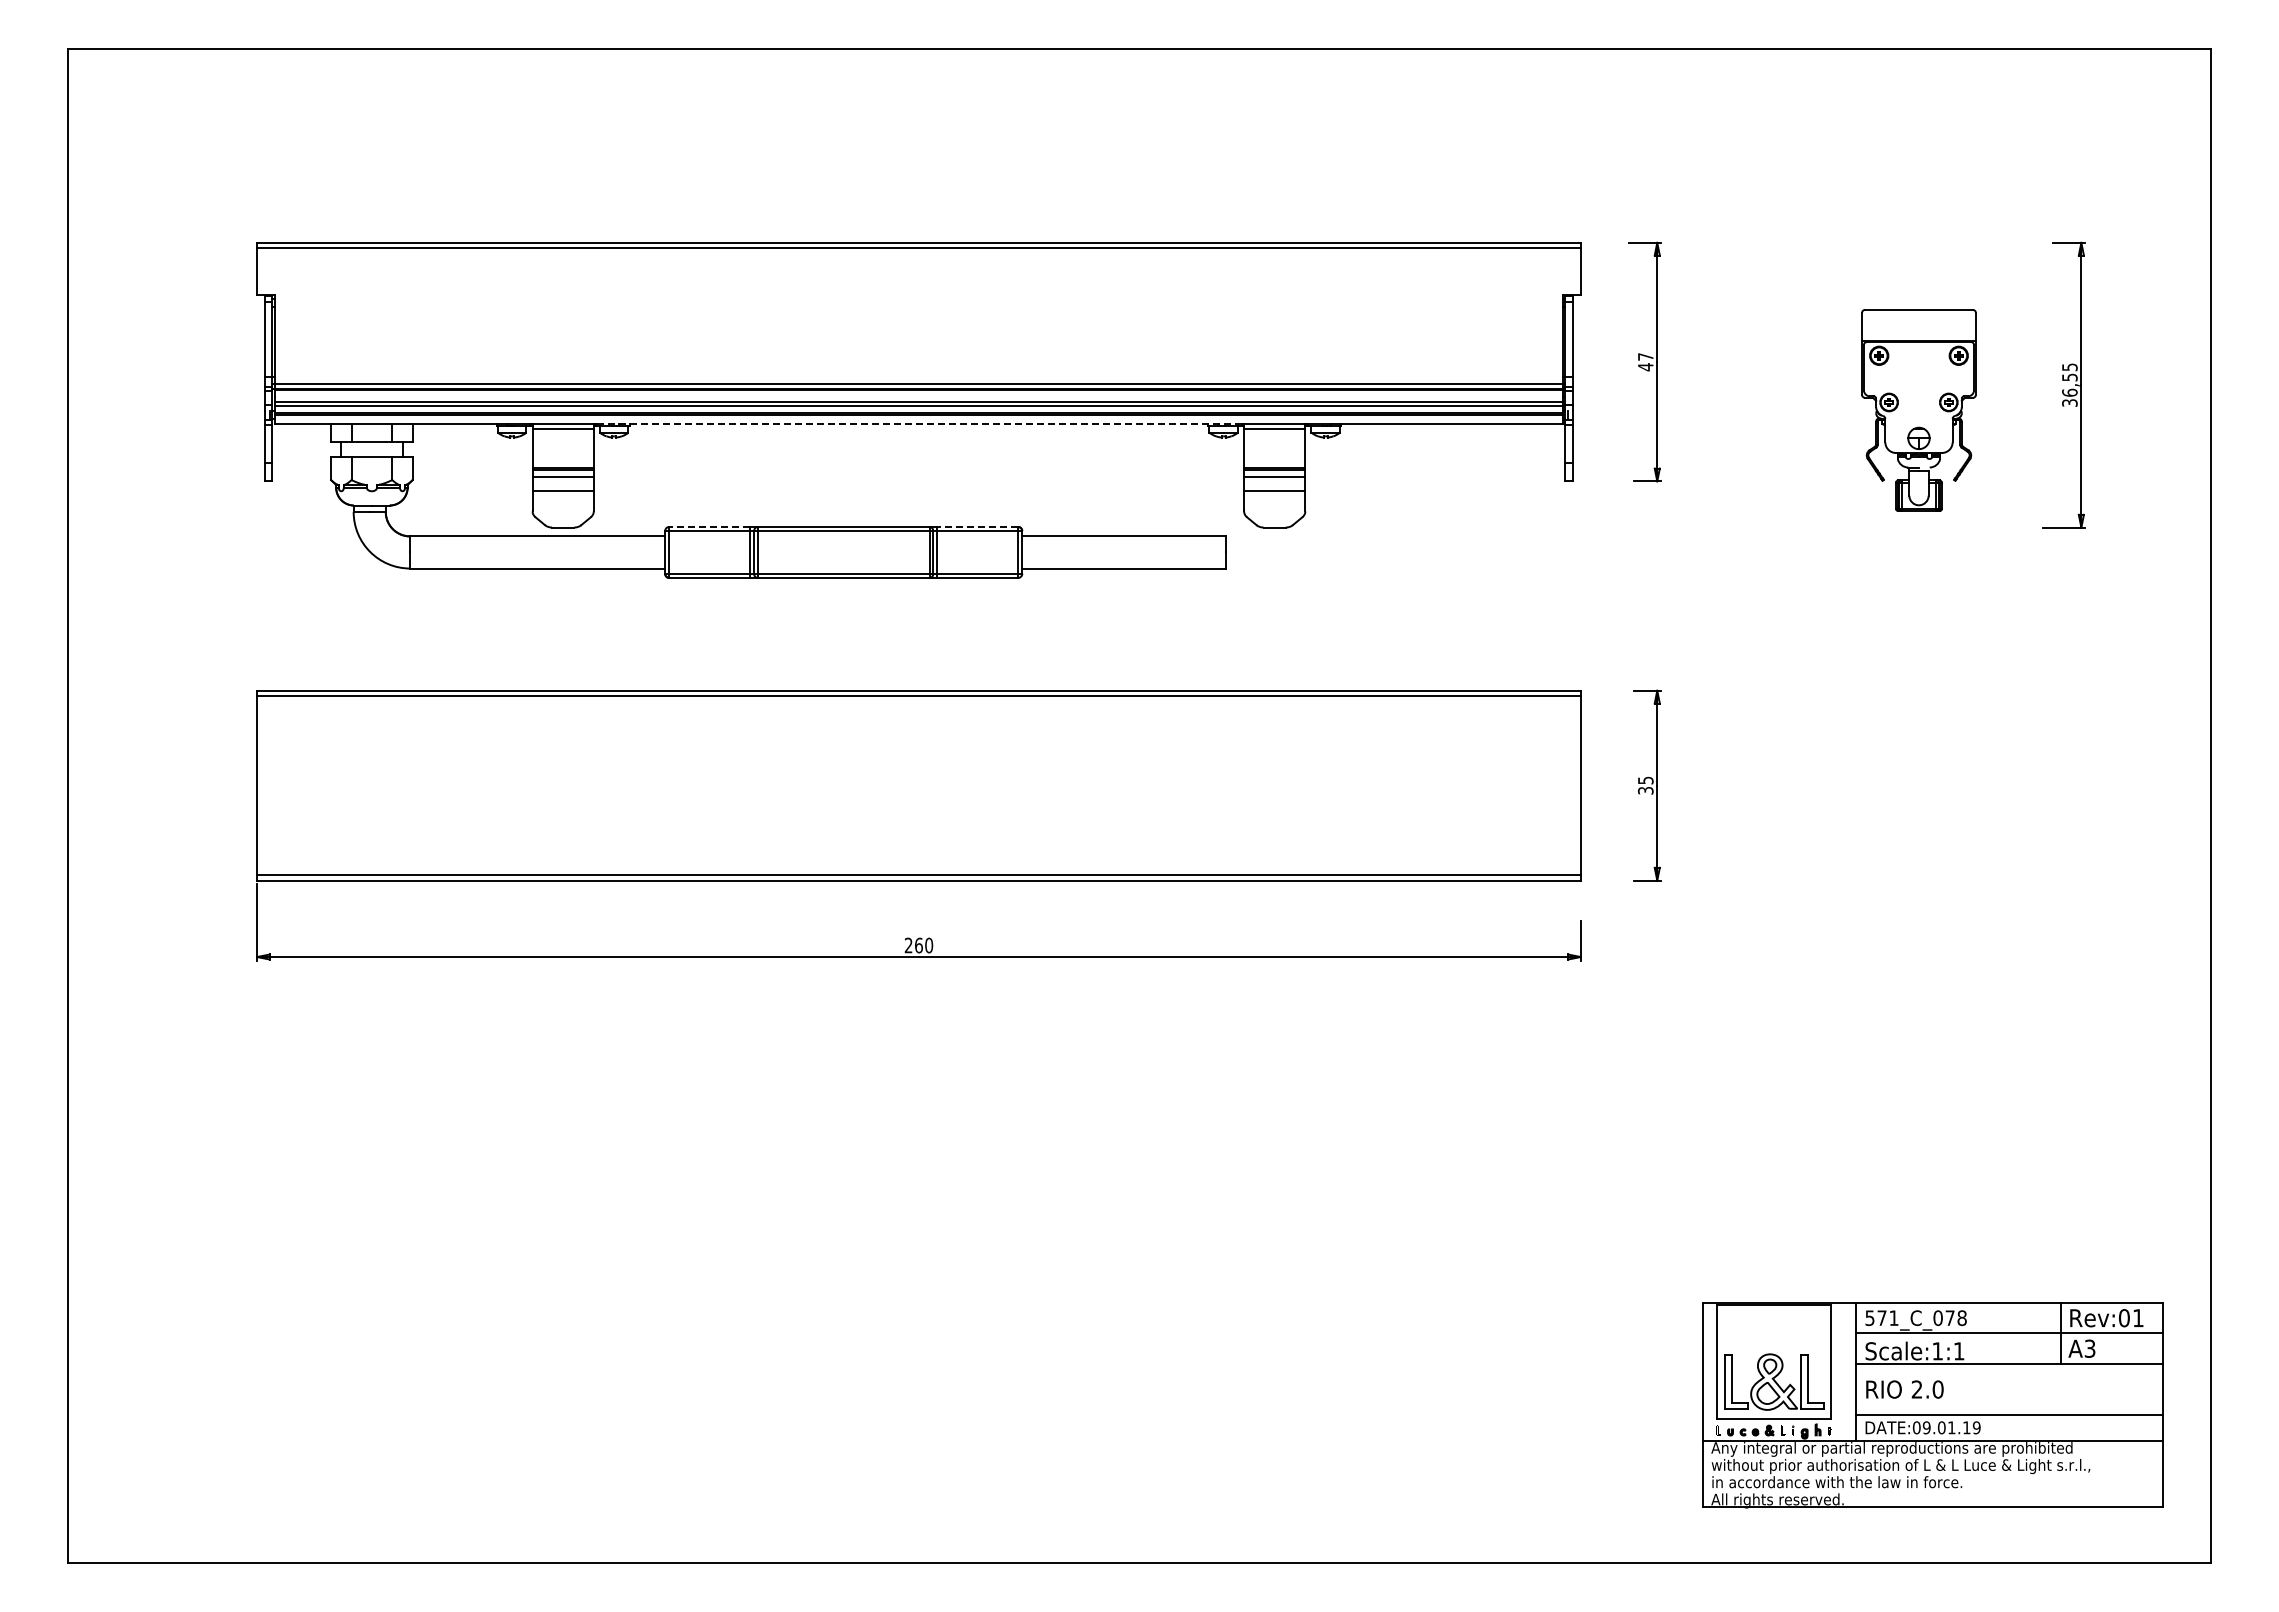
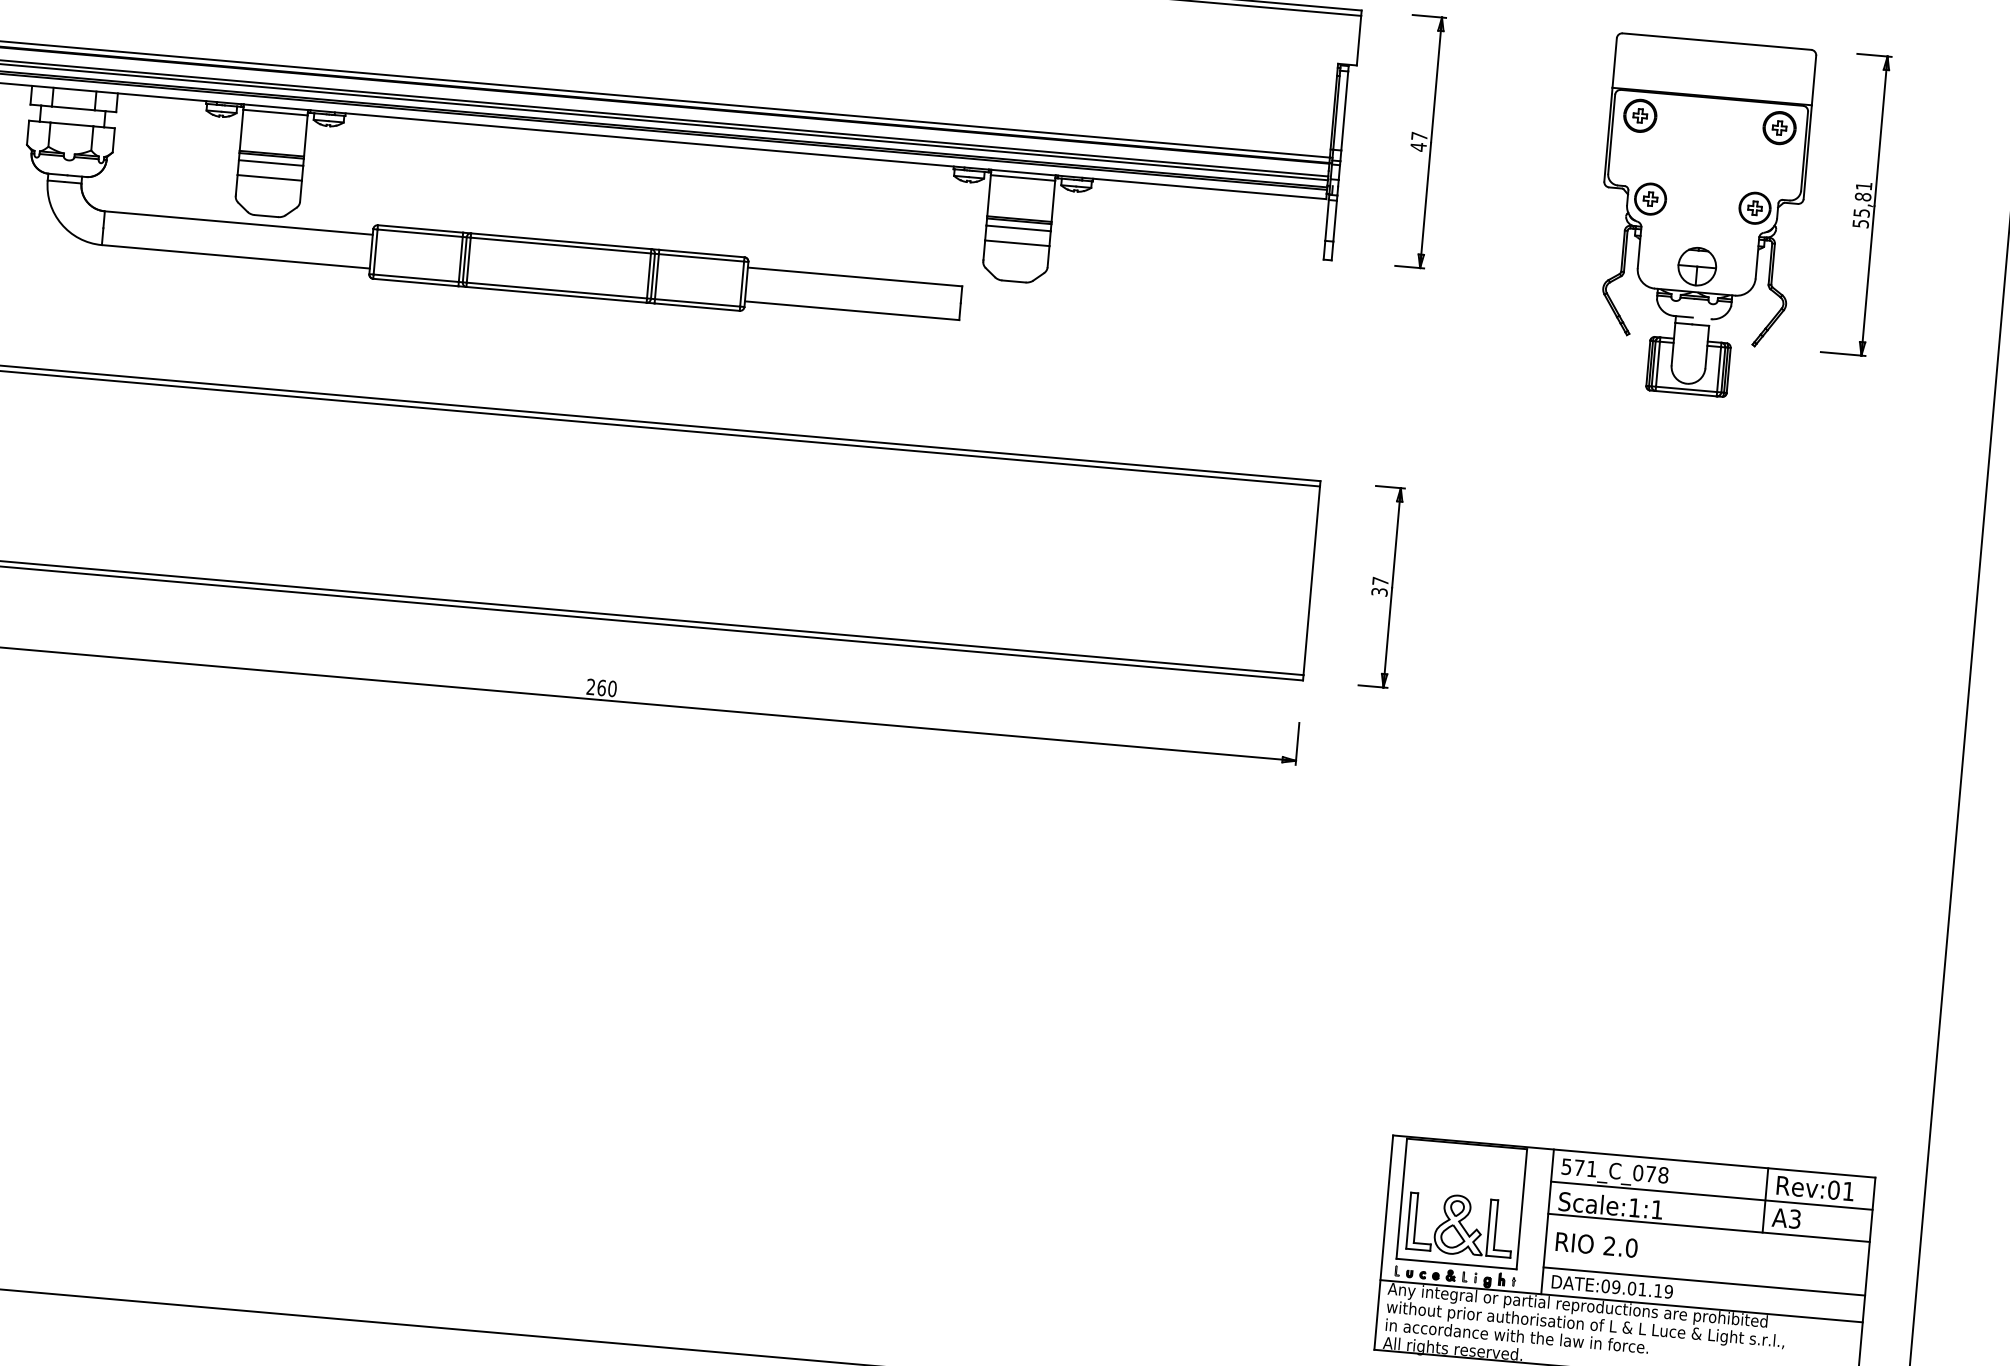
text: (2069, 384) -> (1862, 204), 36,55 -> 55,81
part: (1918, 410) -> (1701, 217), size x1.67
line: (918, 423) -> (649, 139), dashed -> solid
line: (709, 526) -> (420, 228), dashed -> solid
line: (977, 526) -> (701, 253), dashed -> solid
text: (1645, 780) -> (1380, 581), 35 -> 37

